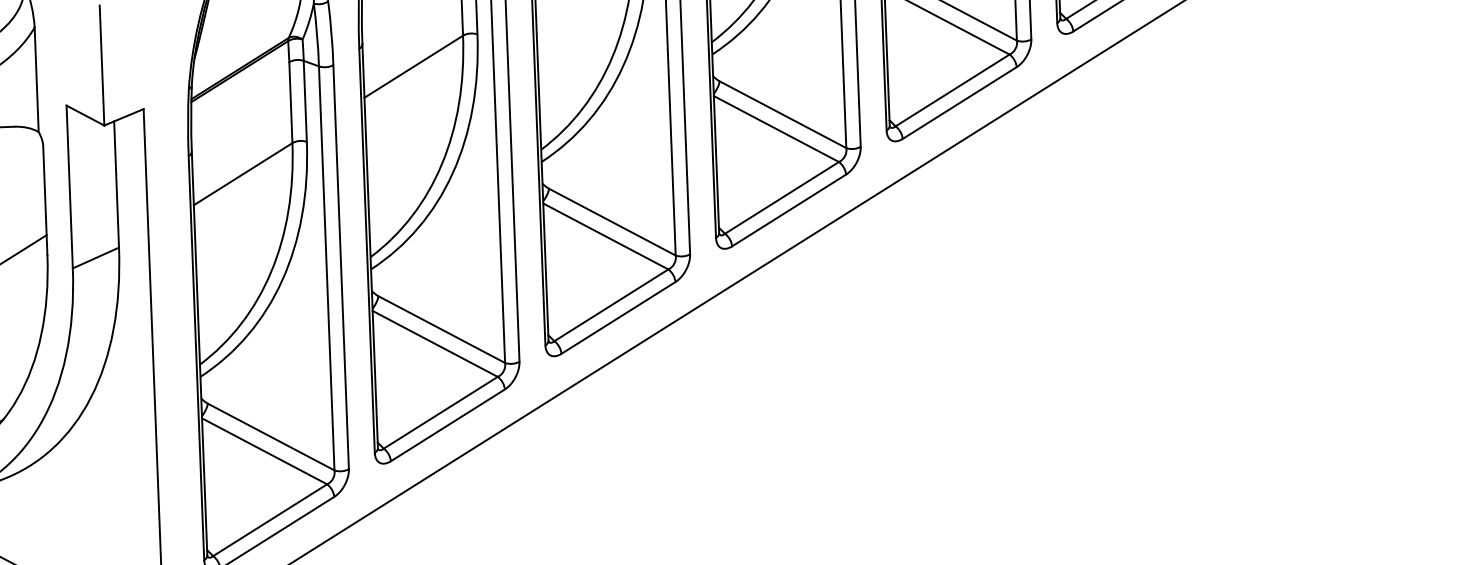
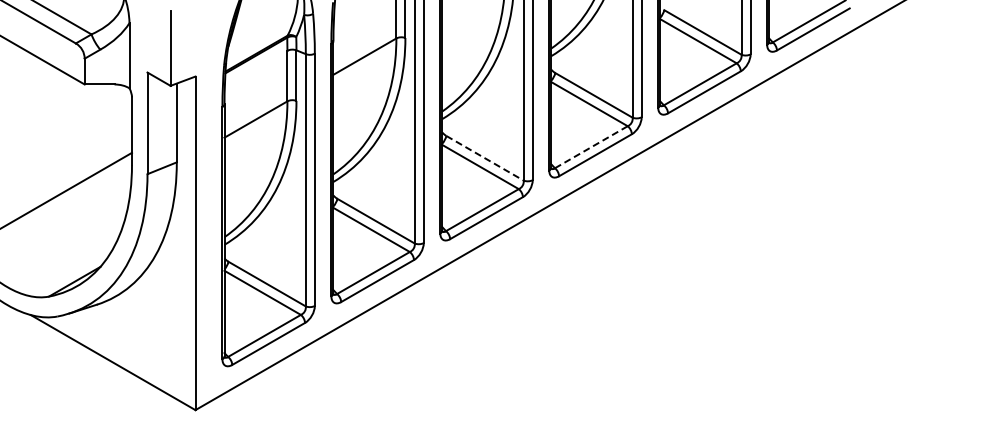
line: (782, 196) -> (591, 146), solid -> dashed
line: (613, 222) -> (485, 158), solid -> dashed

